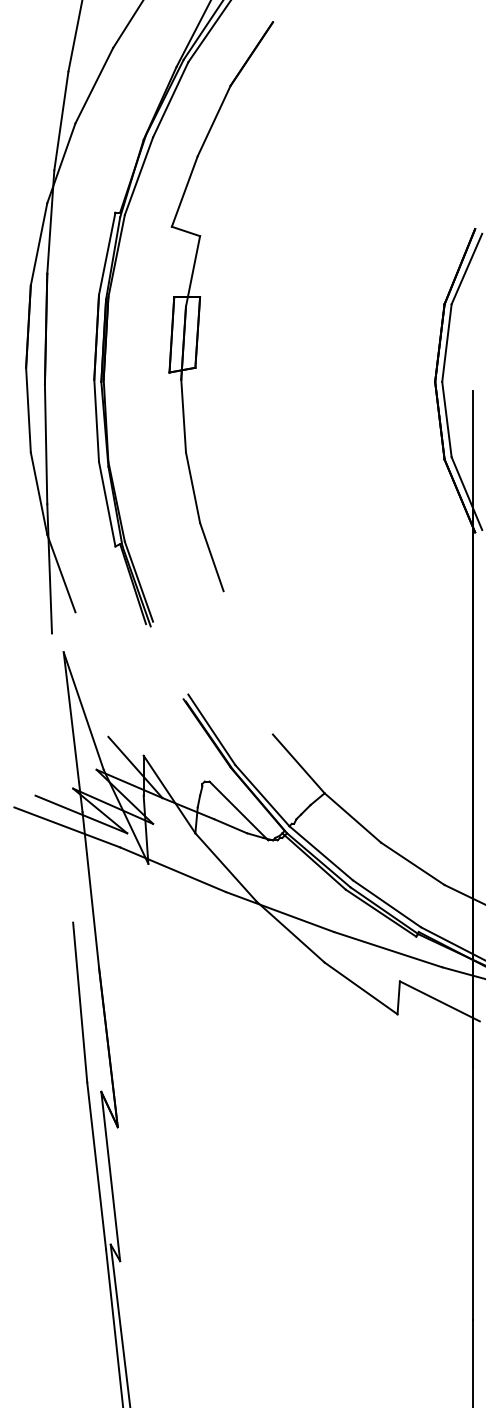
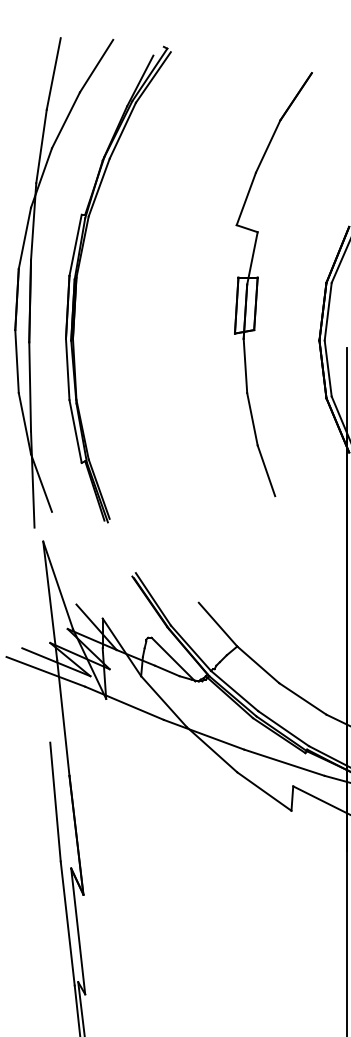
part: (200, 306) -> (257, 284), moved

